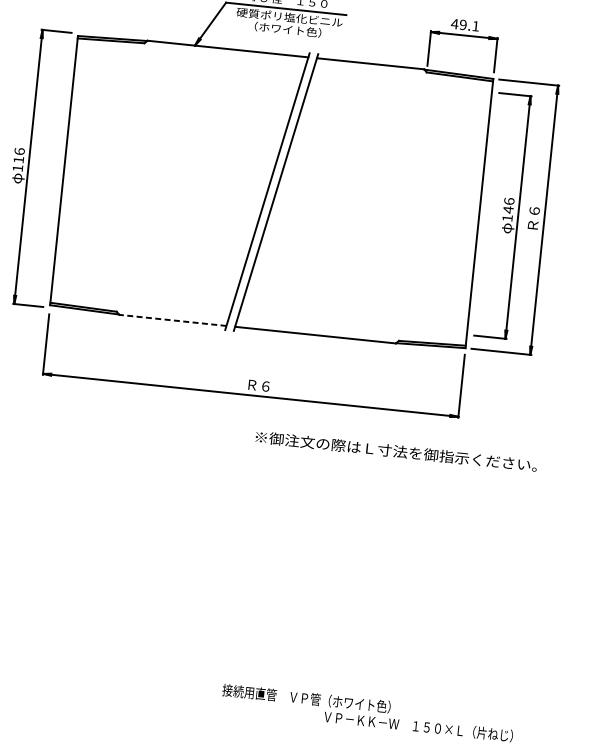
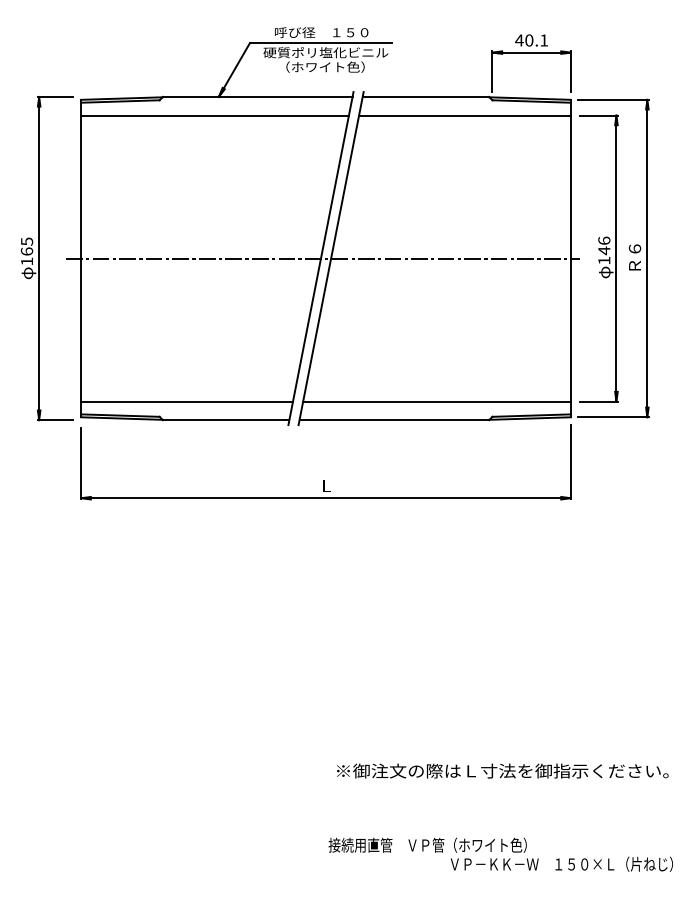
text: (463, 24) -> (529, 40), 49.1 -> 40.1
line: (189, 60) -> (214, 115), added
line: (401, 82) -> (464, 115), added
text: (19, 155) -> (27, 246), 116 -> 165
line: (269, 191) -> (323, 258), added
line: (141, 301) -> (187, 401), added
line: (172, 320) -> (225, 420), dashed -> solid
line: (352, 322) -> (436, 401), added
text: (258, 386) -> (334, 486), Ｒ６ -> Ｌ
text: (396, 450) -> (502, 770), moved

